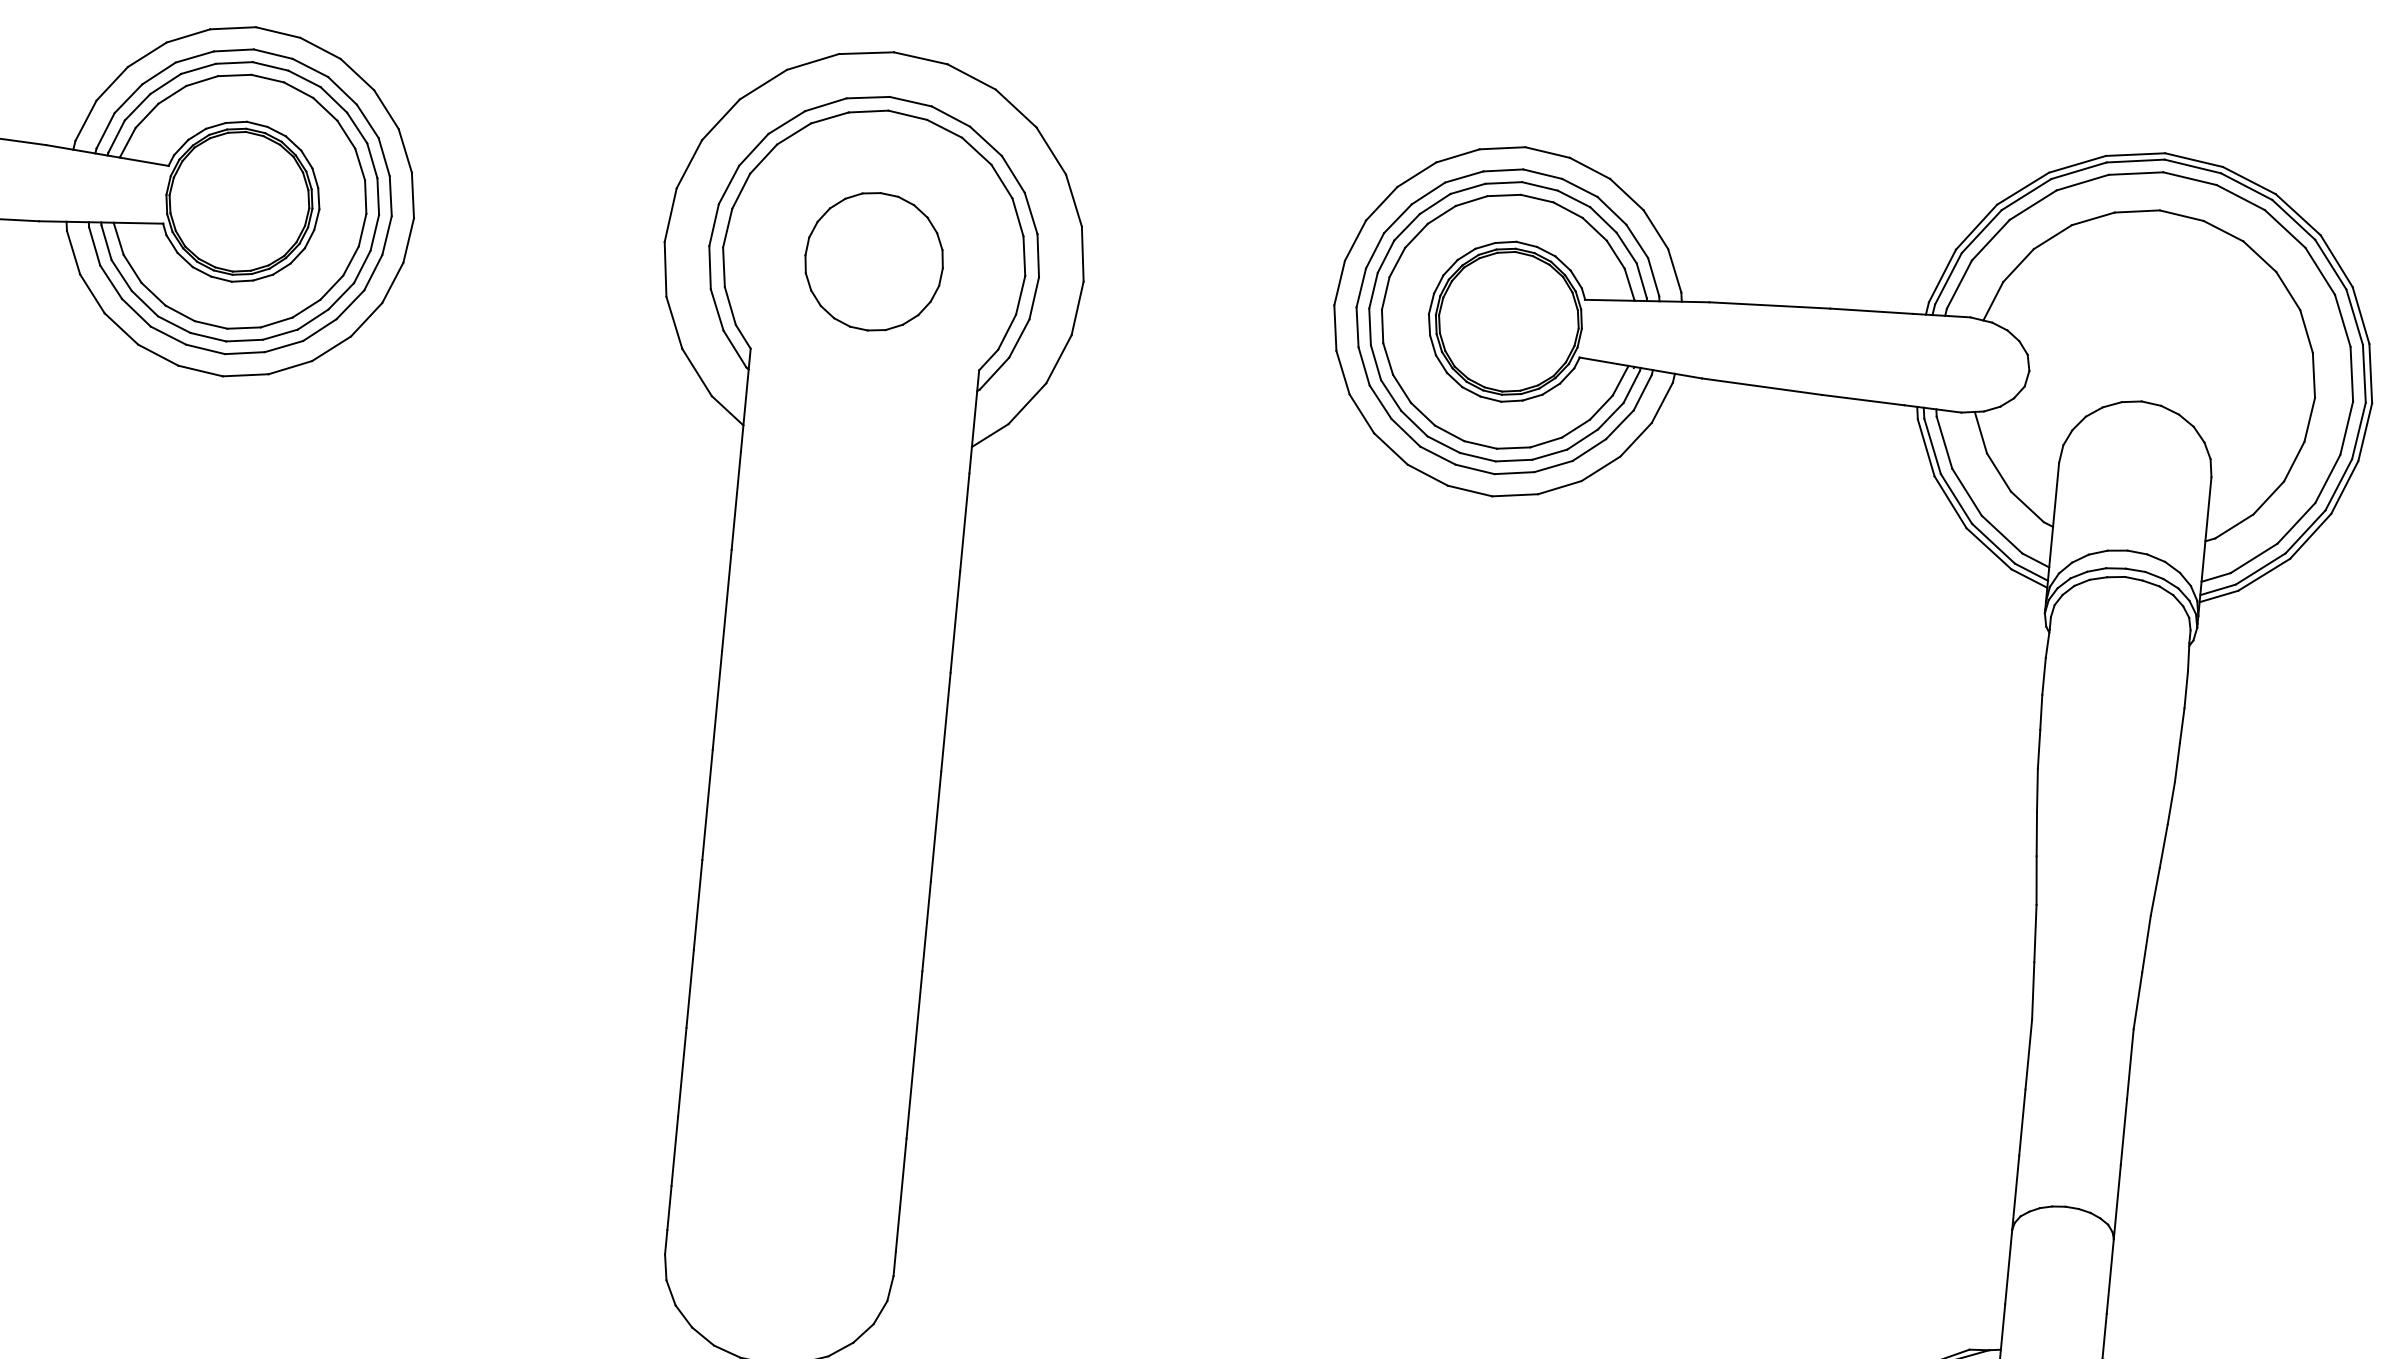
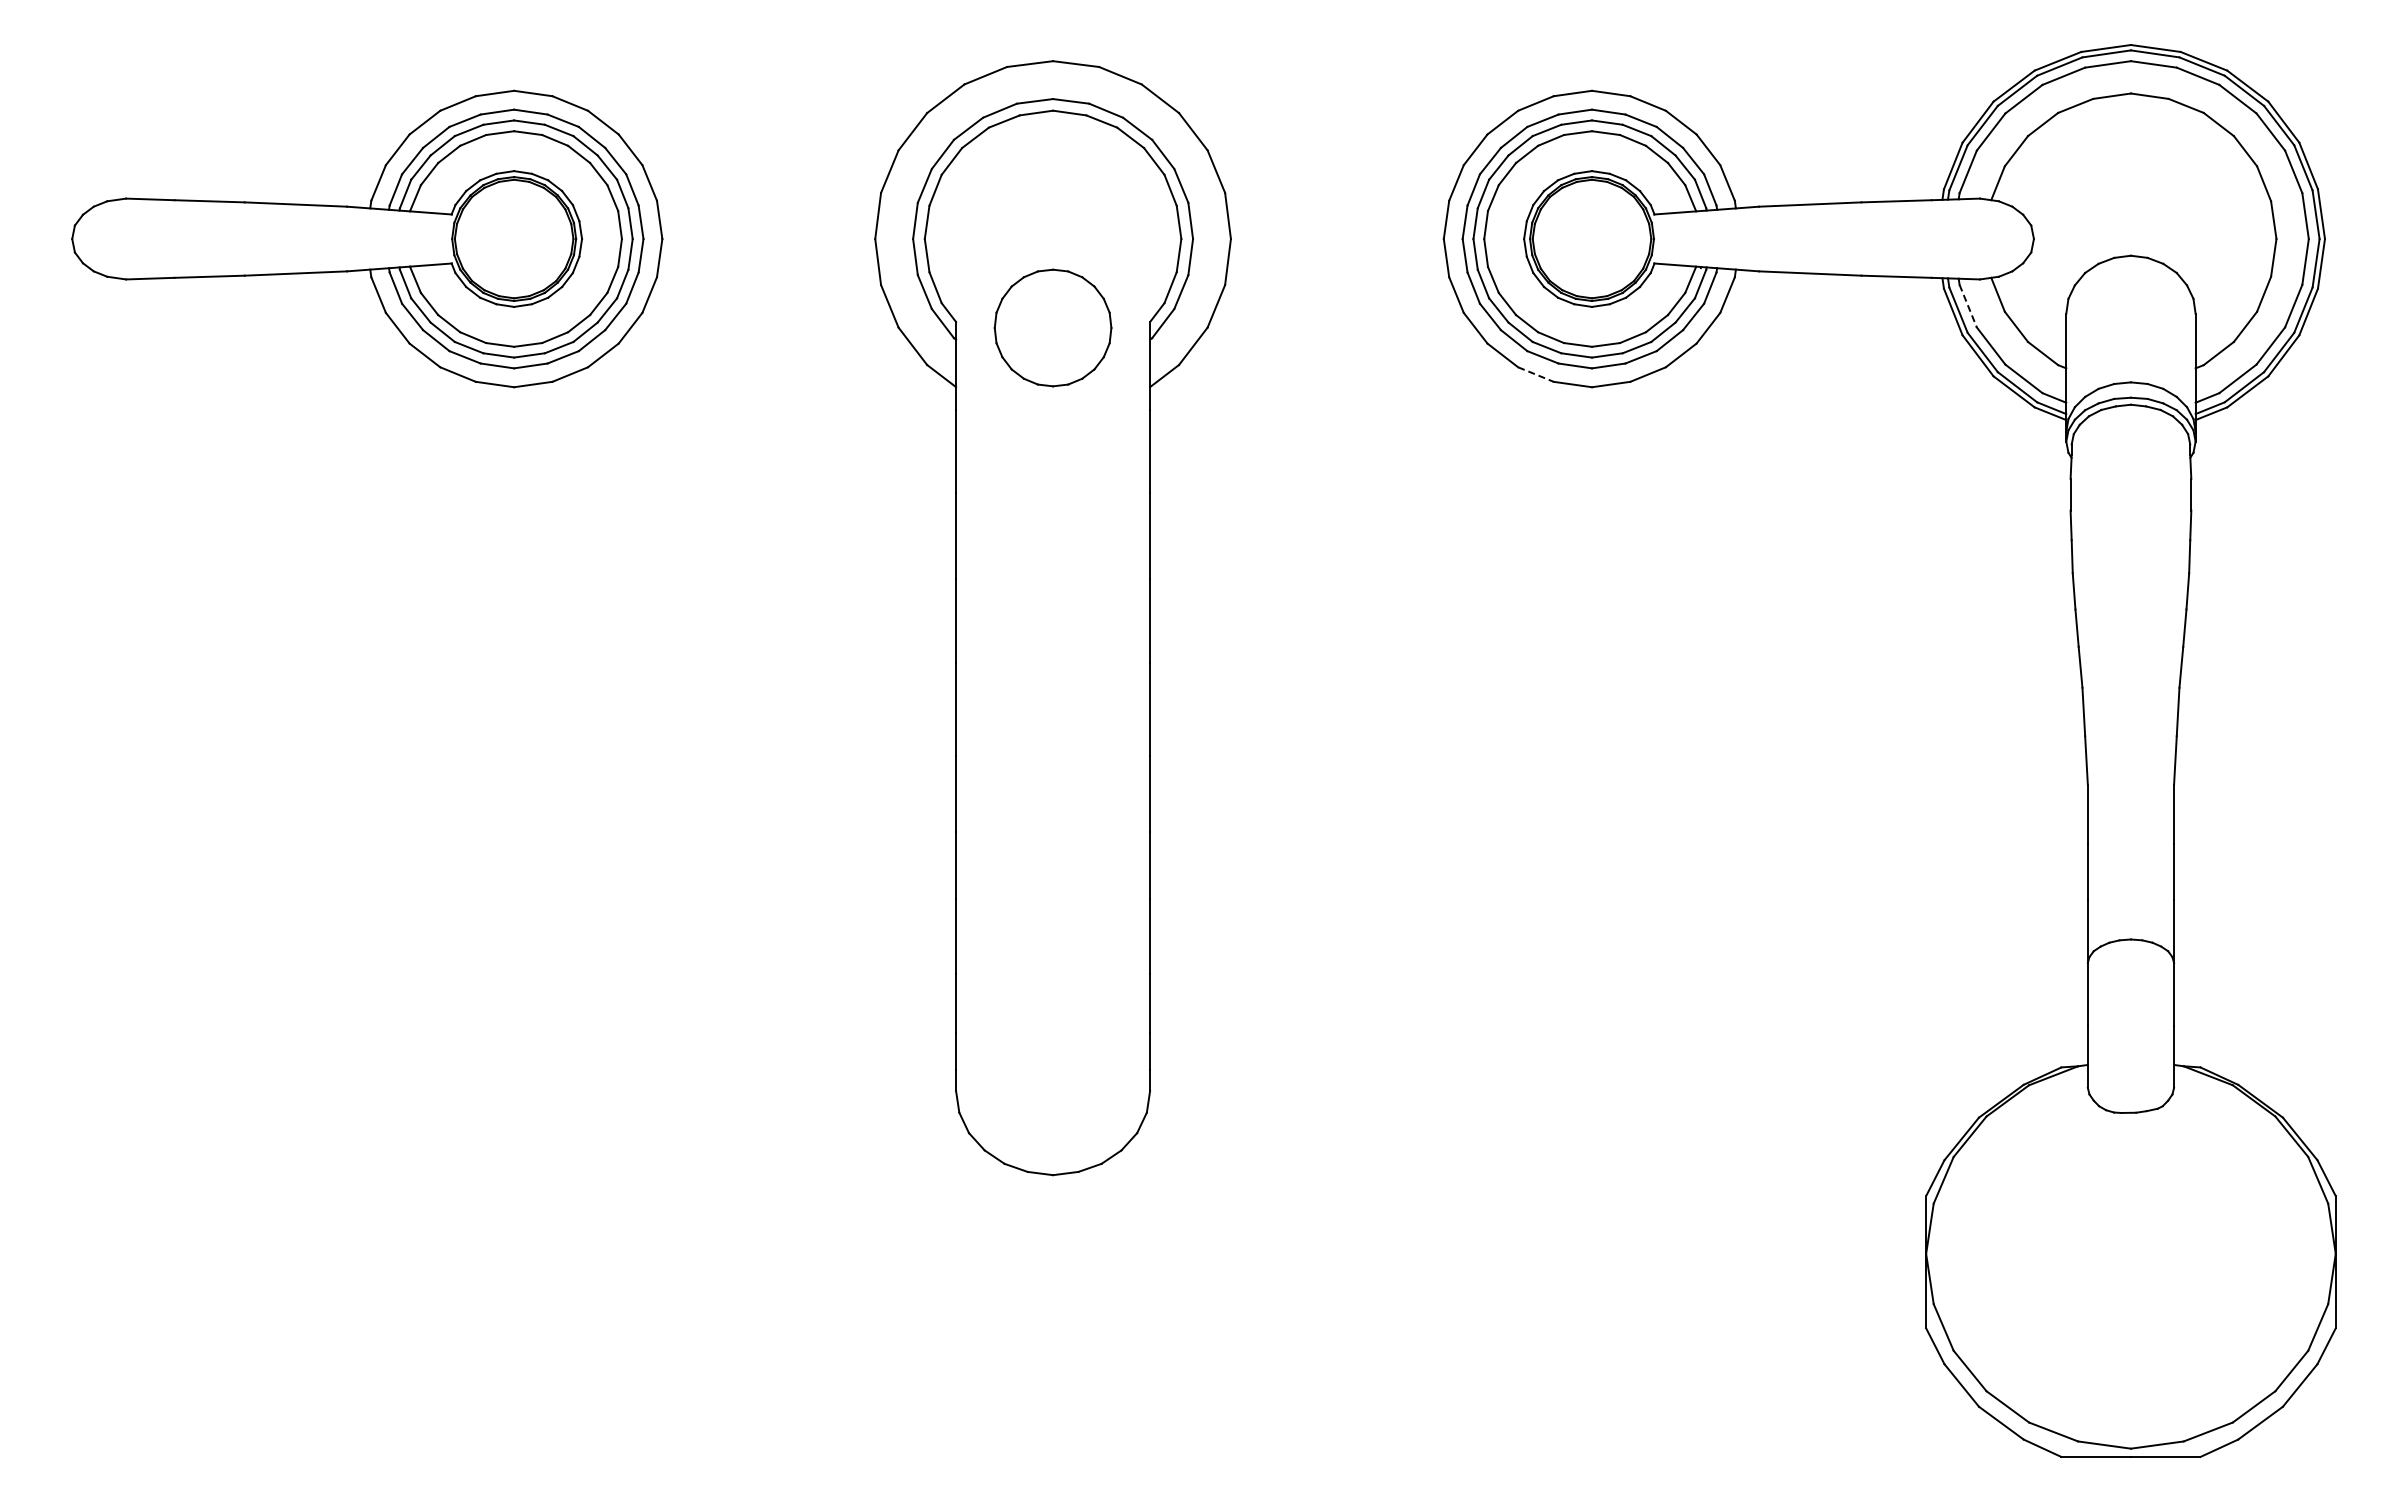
part: (873, 261) -> (1052, 327), moved
line: (1944, 443) -> (1968, 306), solid -> dashed
line: (1428, 475) -> (1536, 374), solid -> dashed

